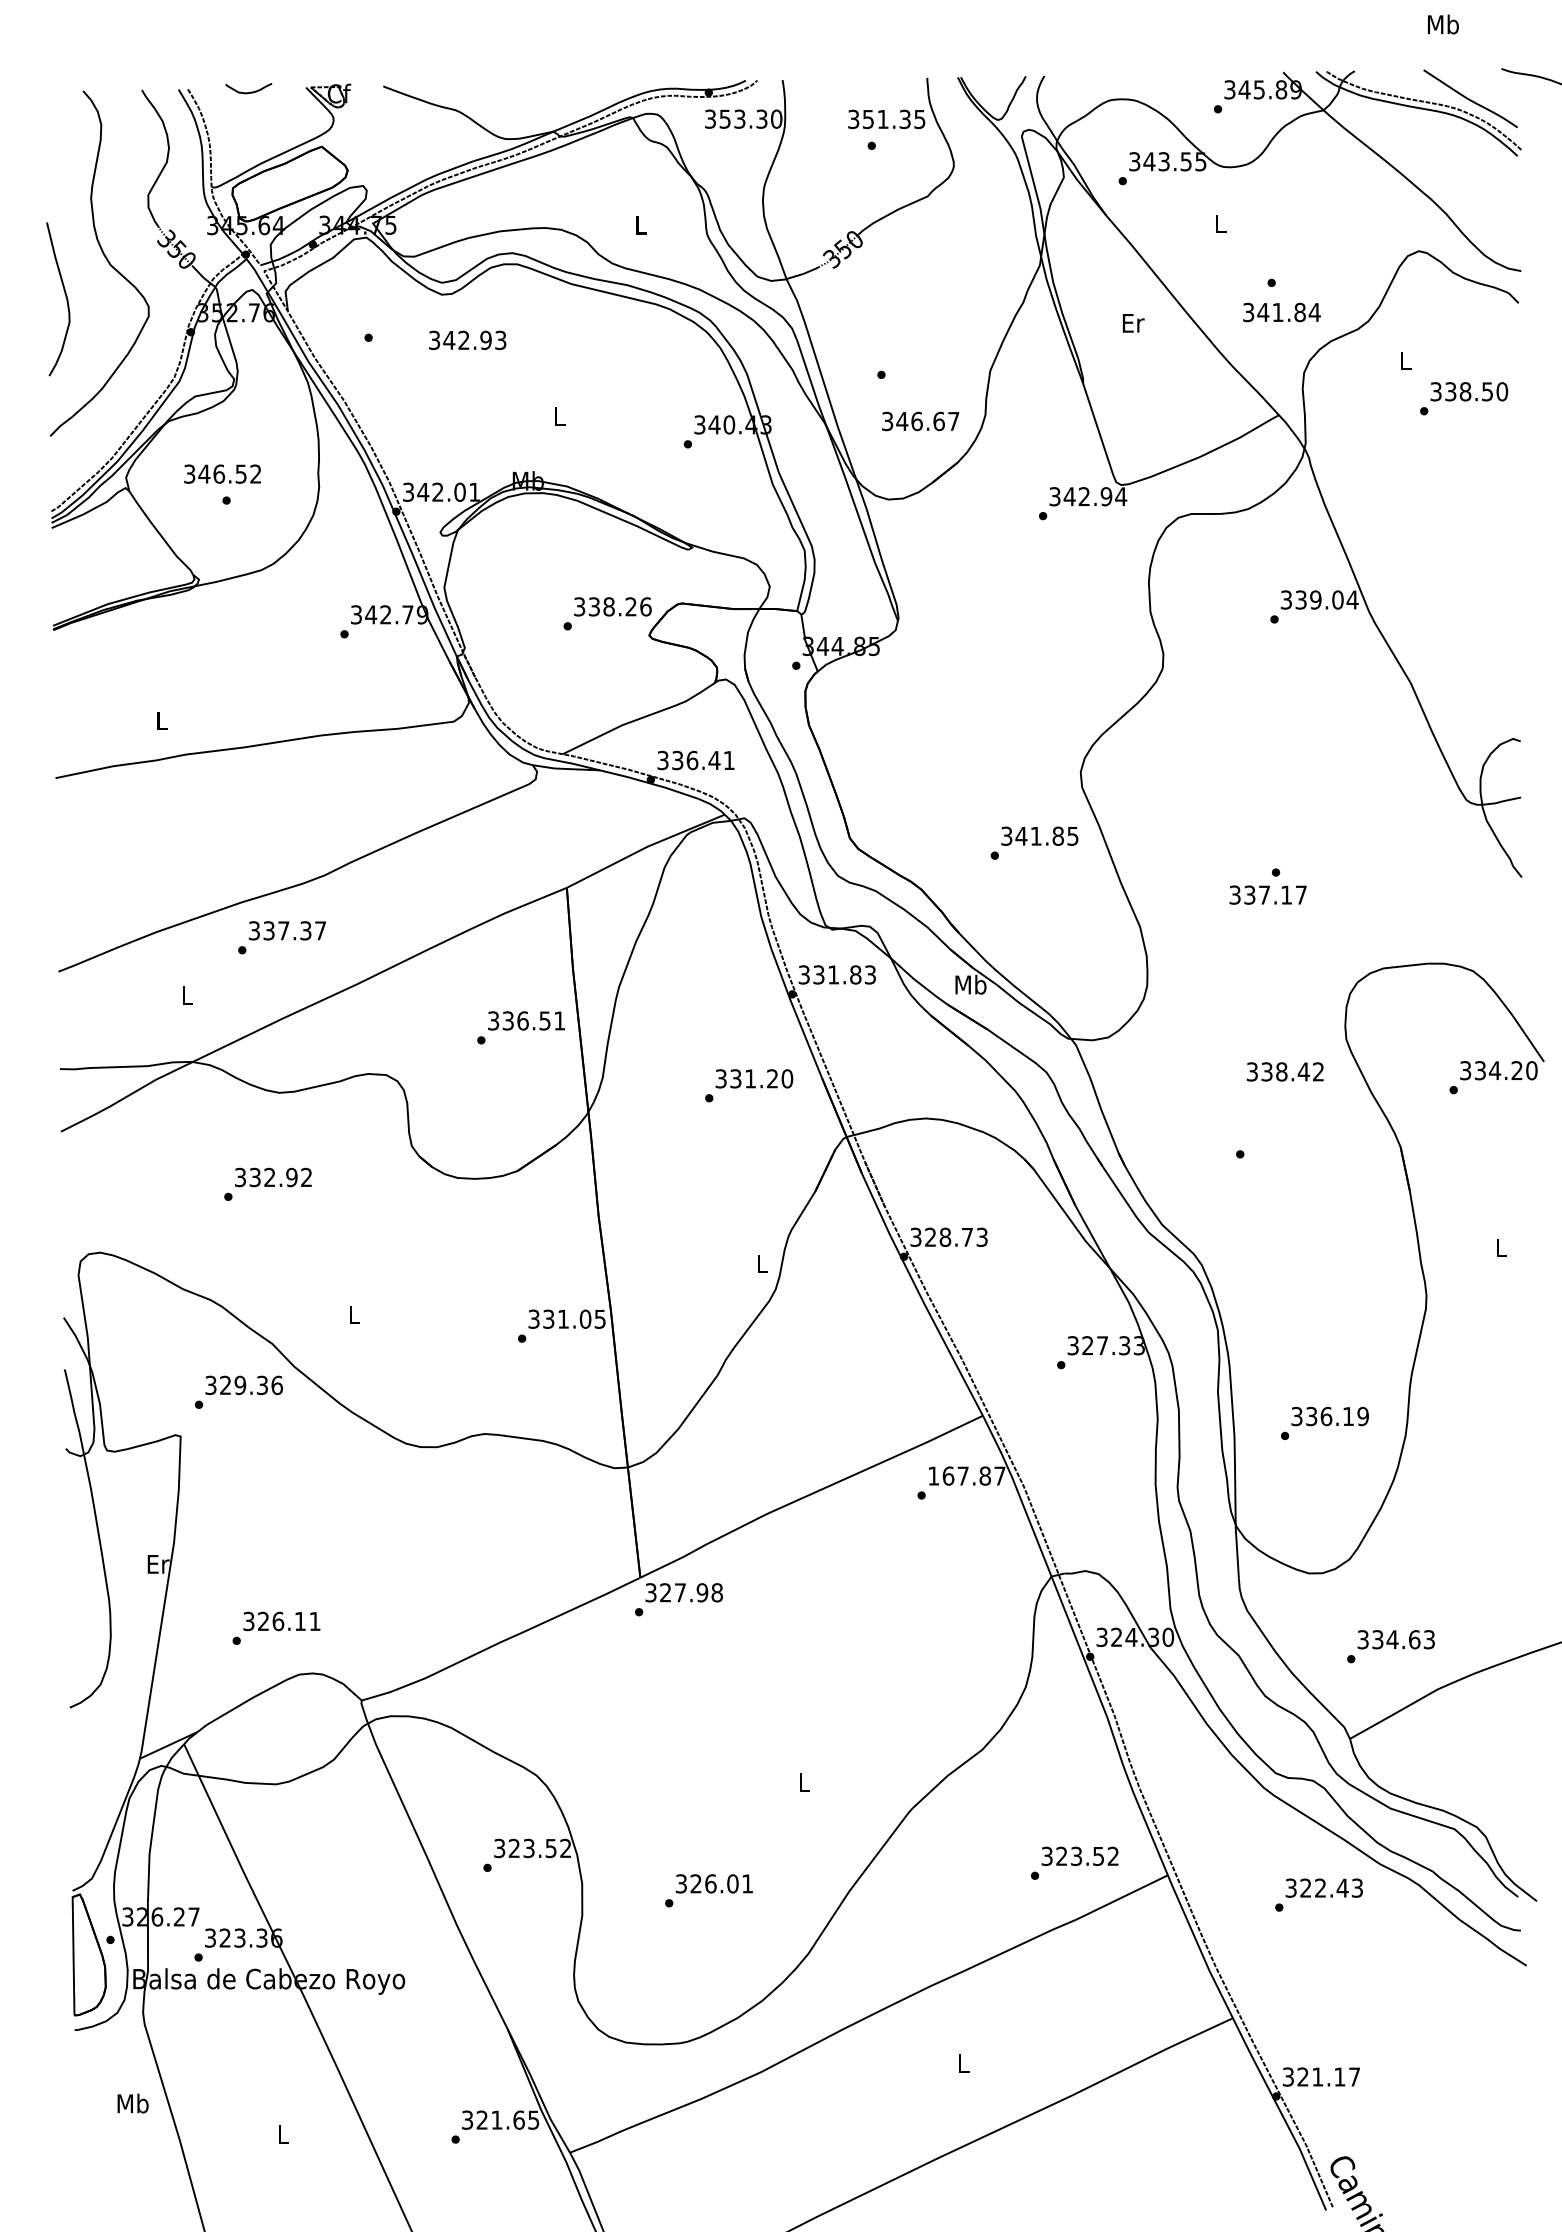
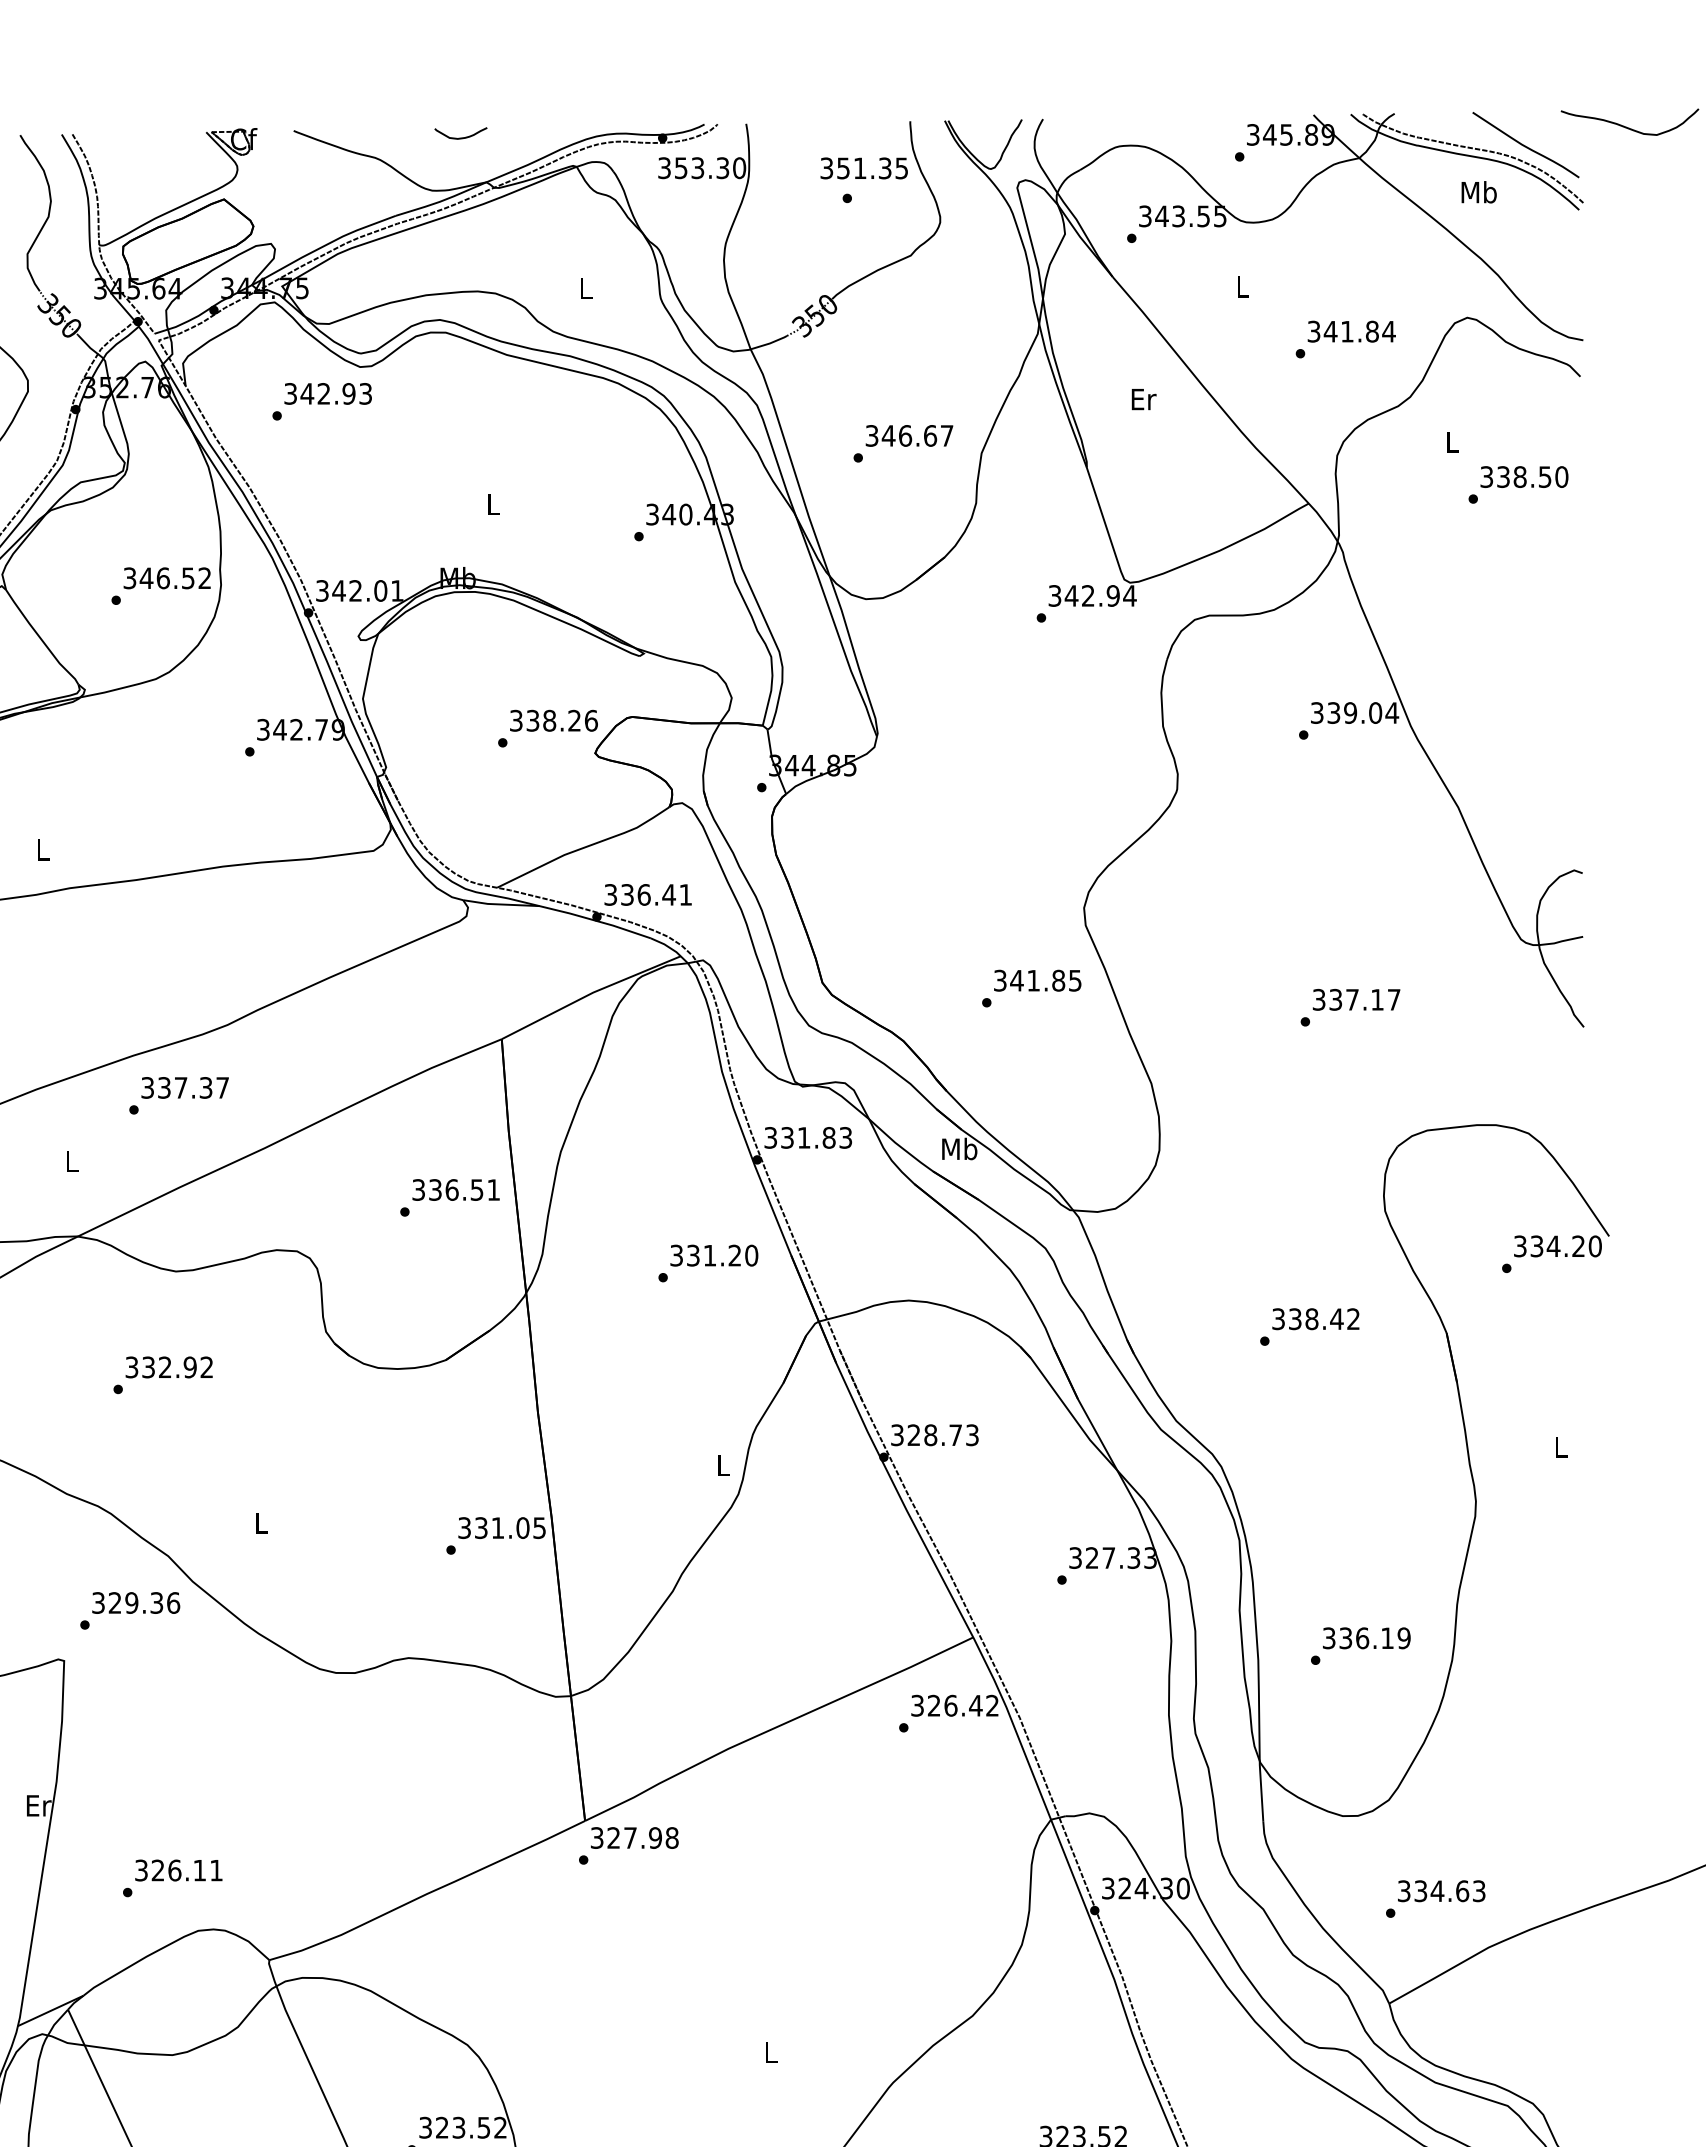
text: (1443, 24) -> (1479, 192), moved
curve: (250, 91) -> (462, 136), moved
text: (1281, 312) -> (1351, 331), moved
text: (467, 340) -> (327, 394), moved
text: (920, 421) -> (909, 435), moved
text: (222, 473) -> (167, 577), moved
text: (1267, 894) -> (1355, 999), moved
text: (1284, 1071) -> (1315, 1318), moved
text: (966, 1475) -> (954, 1705), 167.87 -> 326.42

